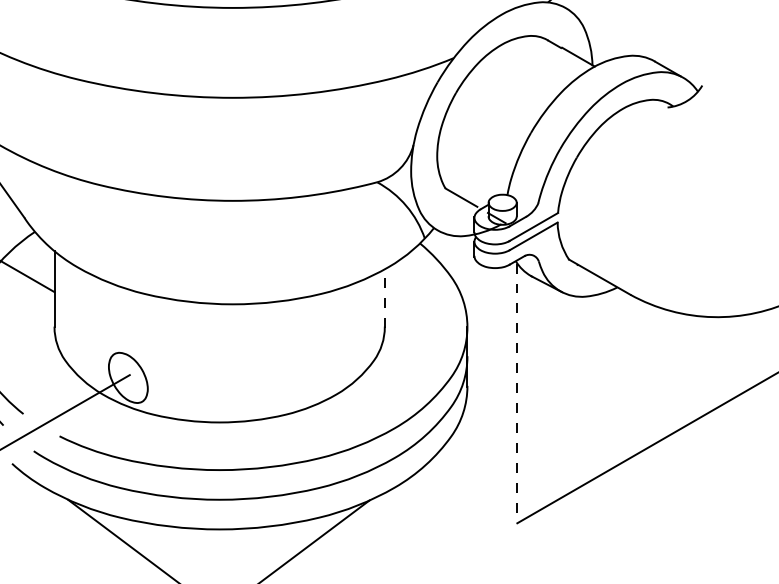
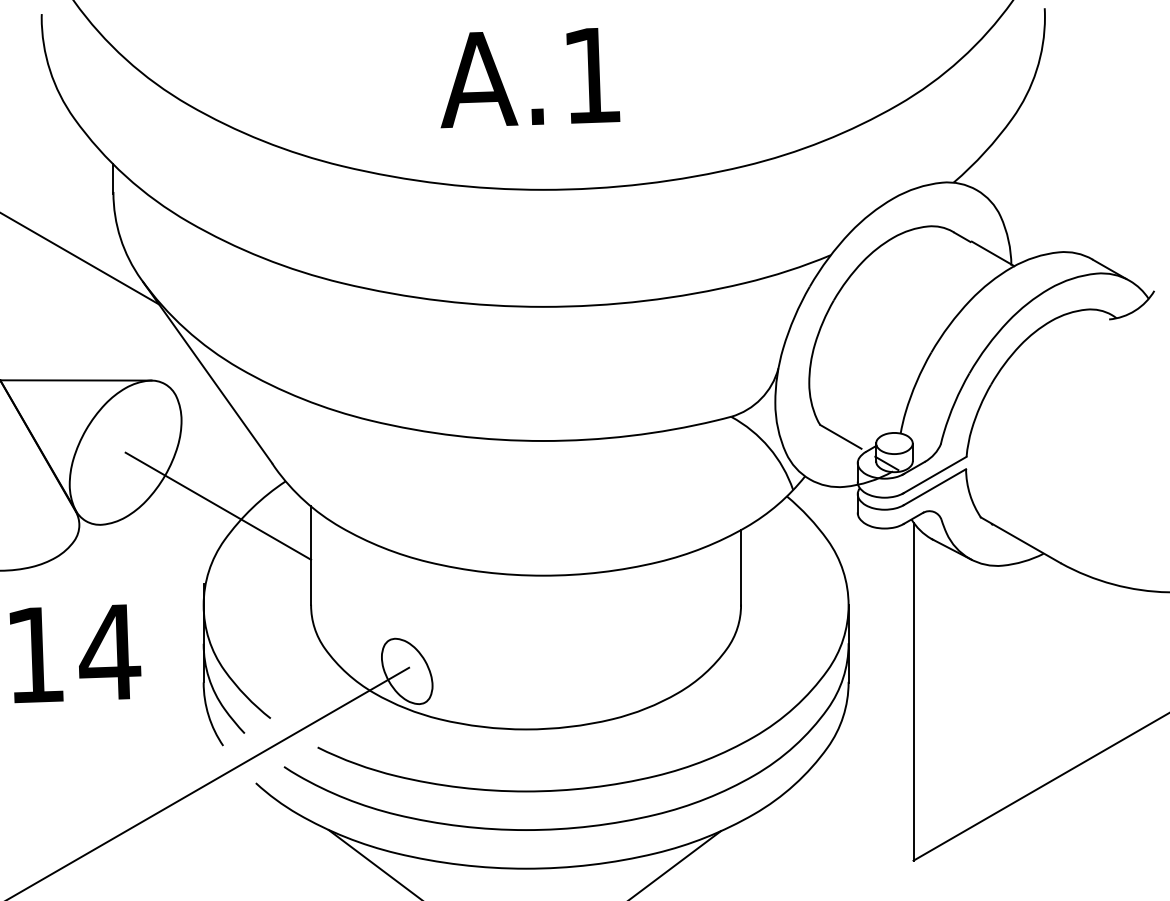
line: (385, 298) -> (741, 568), dashed -> solid
line: (517, 394) -> (913, 692), dashed -> solid

